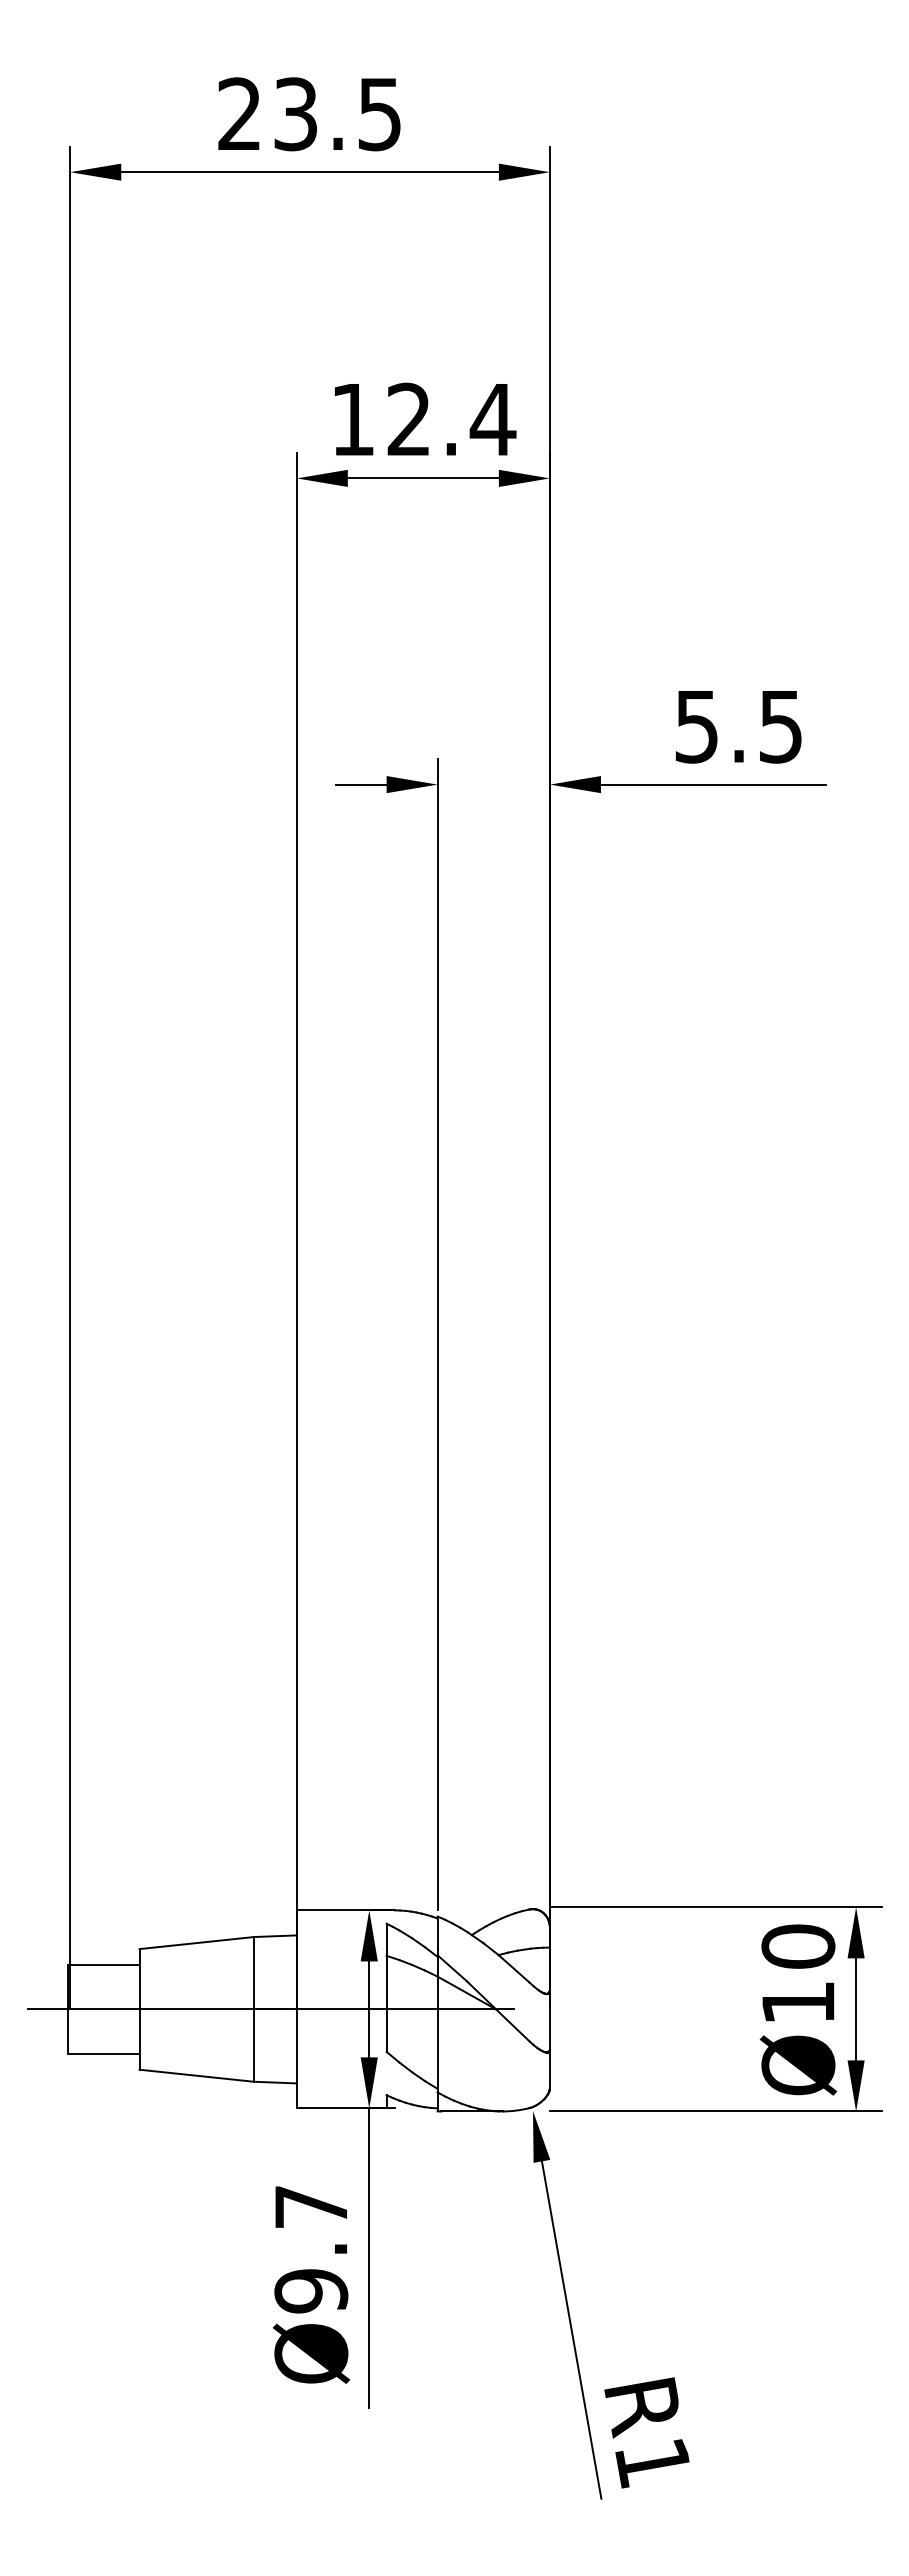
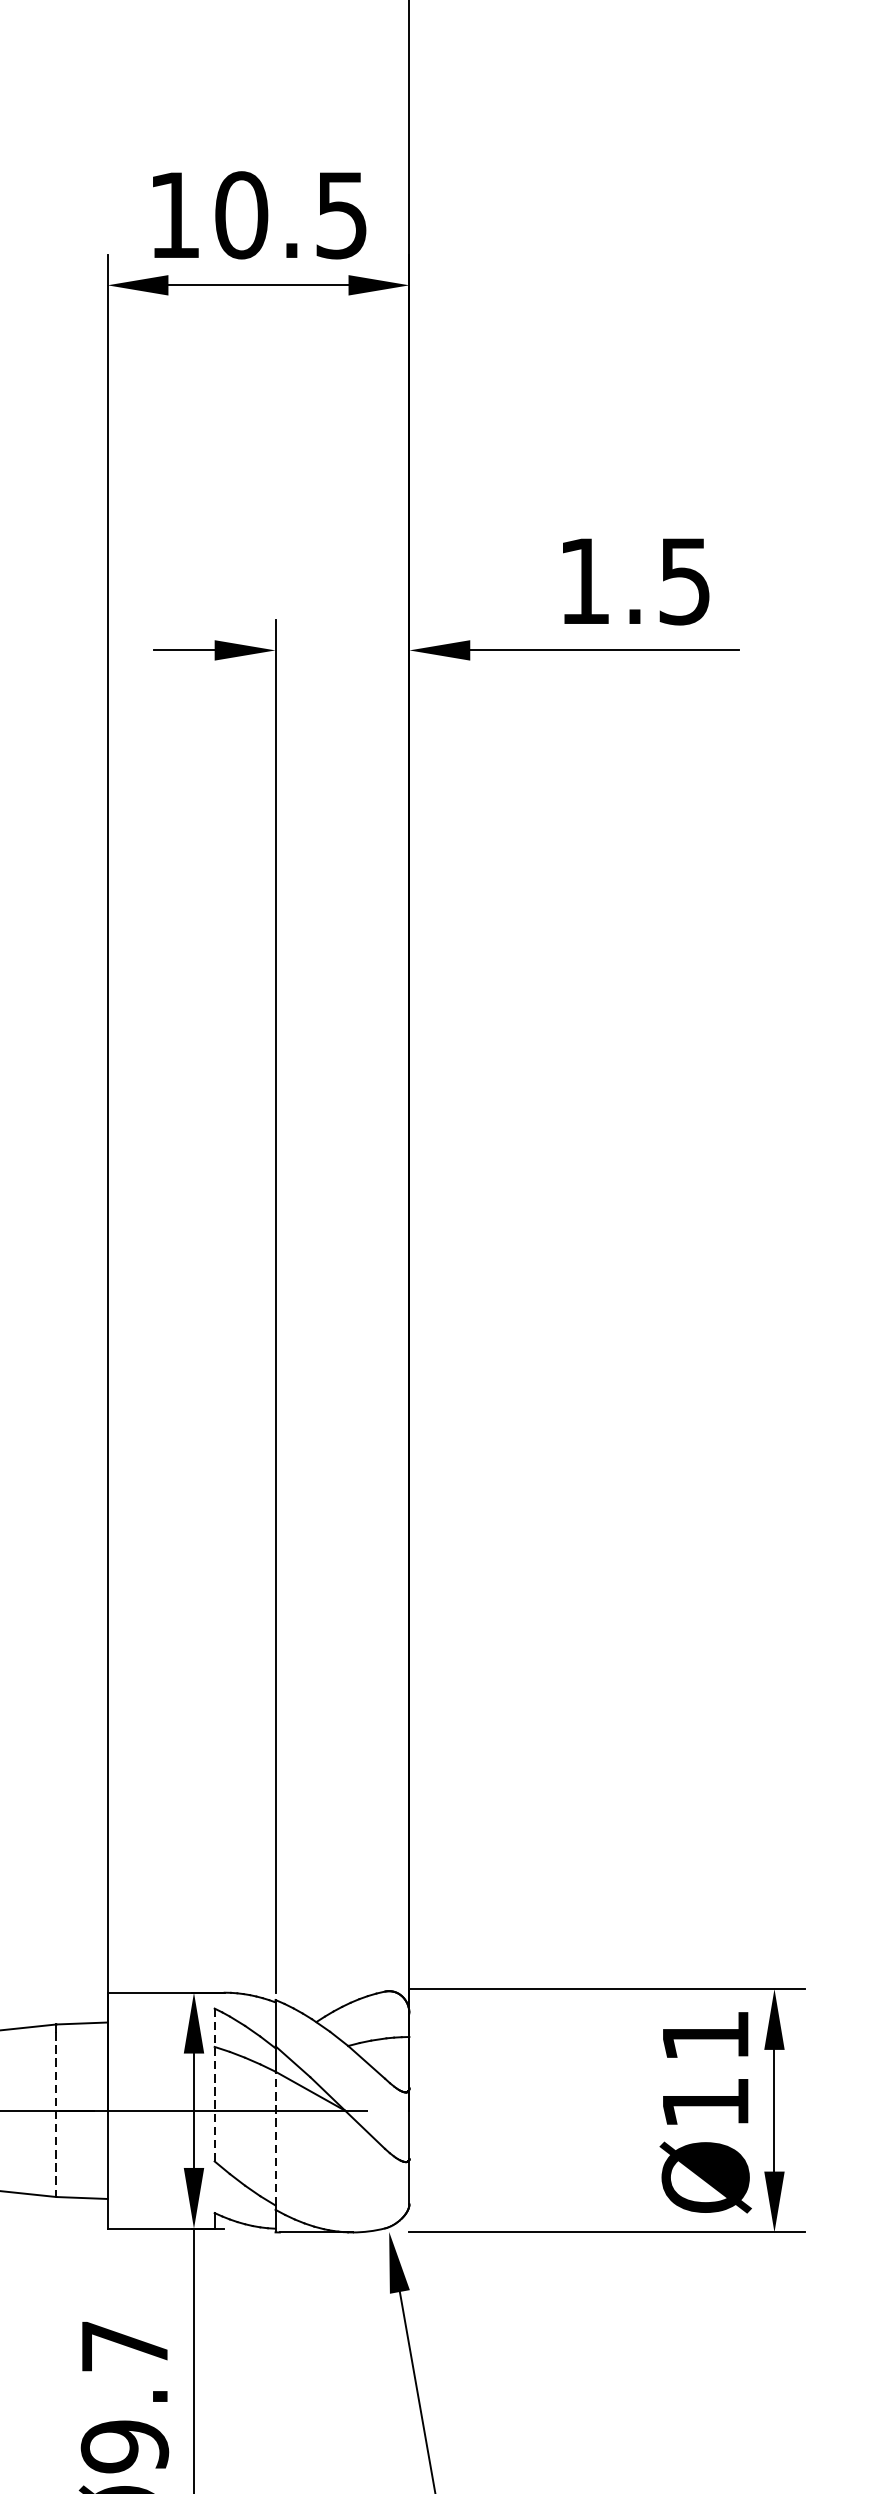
text: (451, 419) -> (292, 215), 12.4 -> 10.5
text: (696, 727) -> (584, 582), 5.5 -> 1.5
text: (798, 1946) -> (705, 2035), Ø10 -> Ø11
line: (386, 1988) -> (214, 2085), solid -> dashed
line: (253, 2013) -> (55, 2115), solid -> dashed
line: (437, 2032) -> (275, 2138), solid -> dashed

